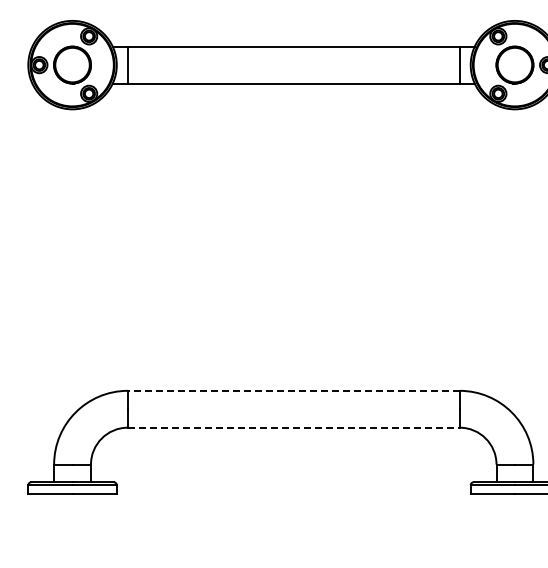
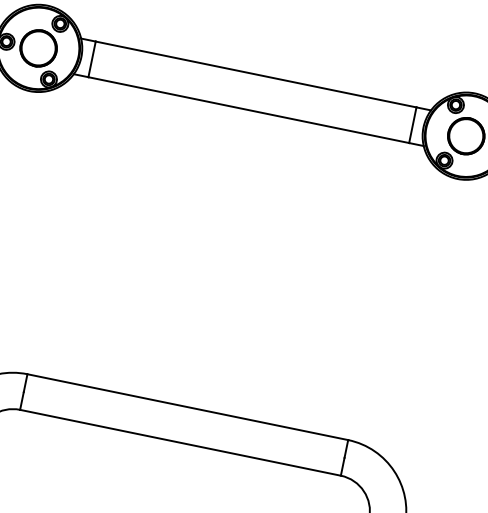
line: (293, 390) -> (187, 406), dashed -> solid
line: (293, 427) -> (180, 442), dashed -> solid

